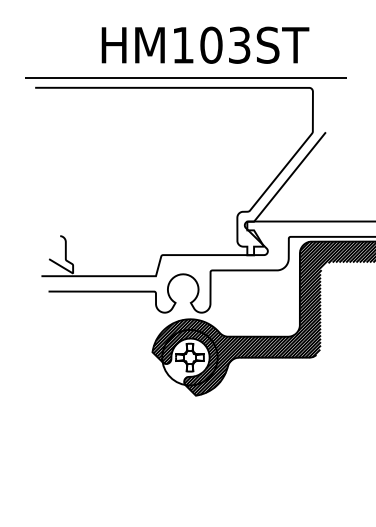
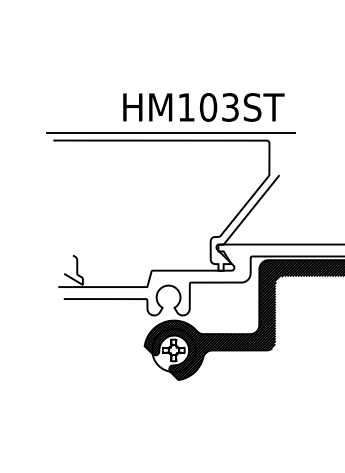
text: (204, 45) -> (203, 107), moved

